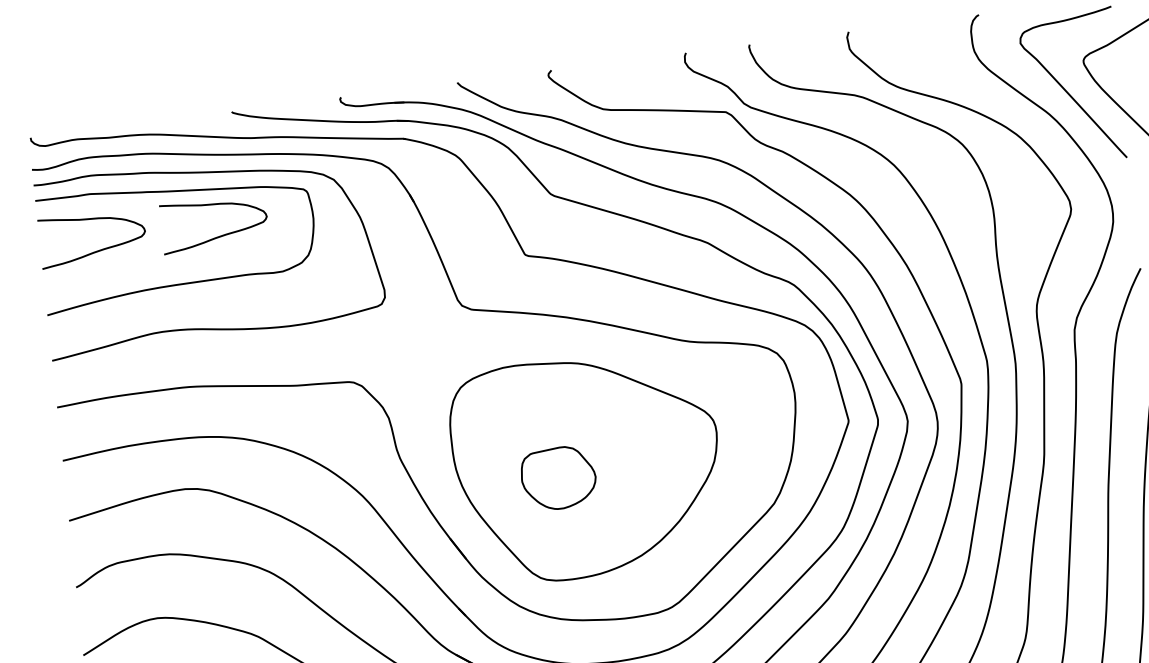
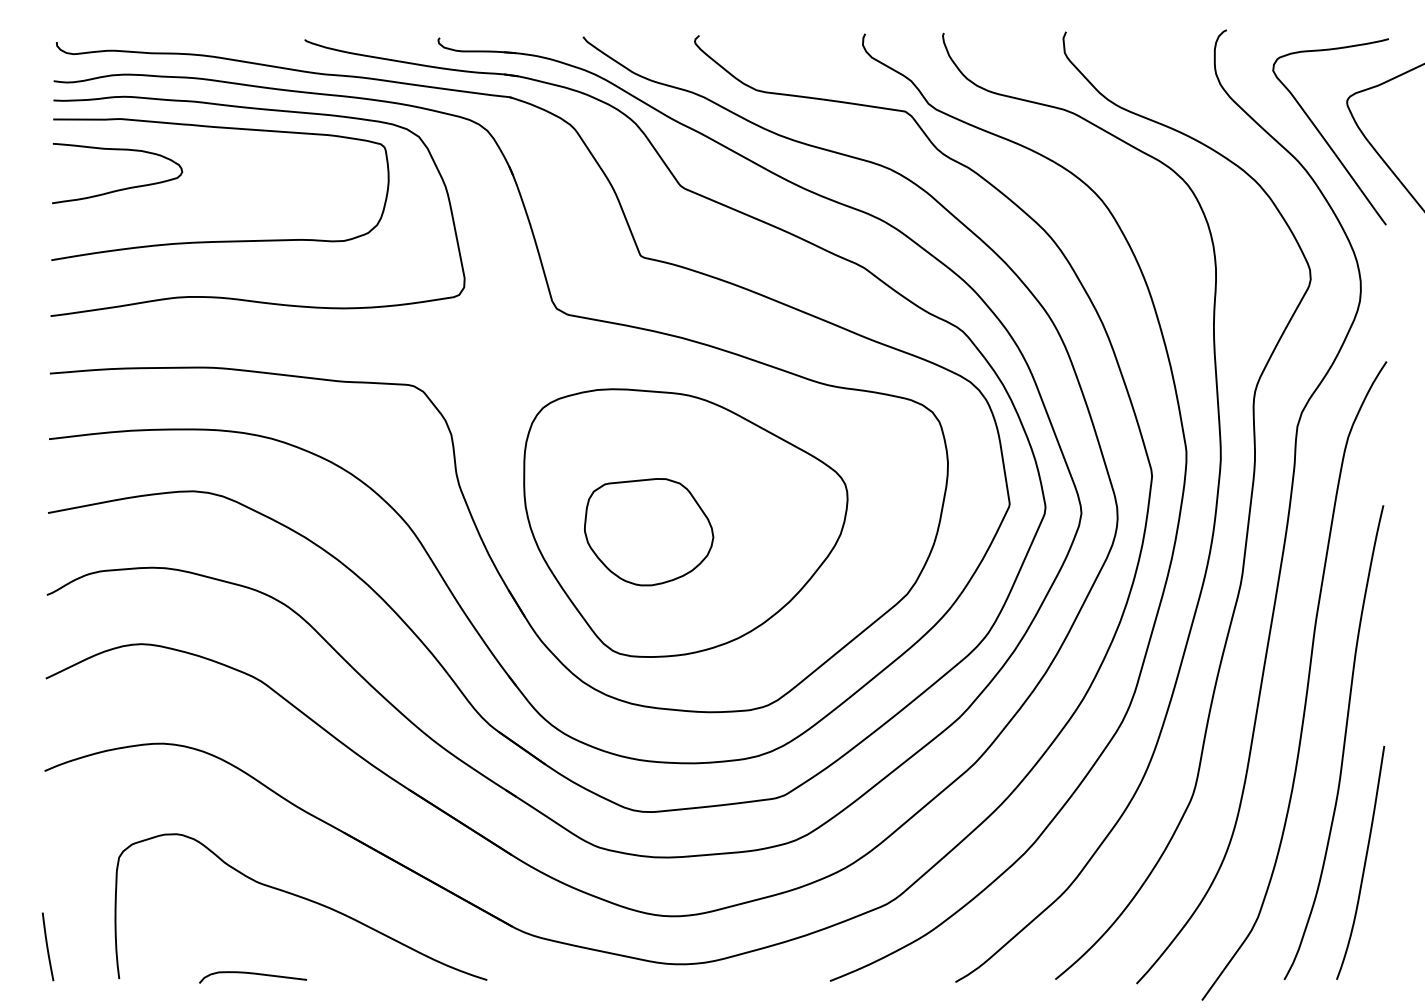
curve: (219, 235) -> (271, 188), removed
part: (559, 478) -> (649, 532), size x1.43

